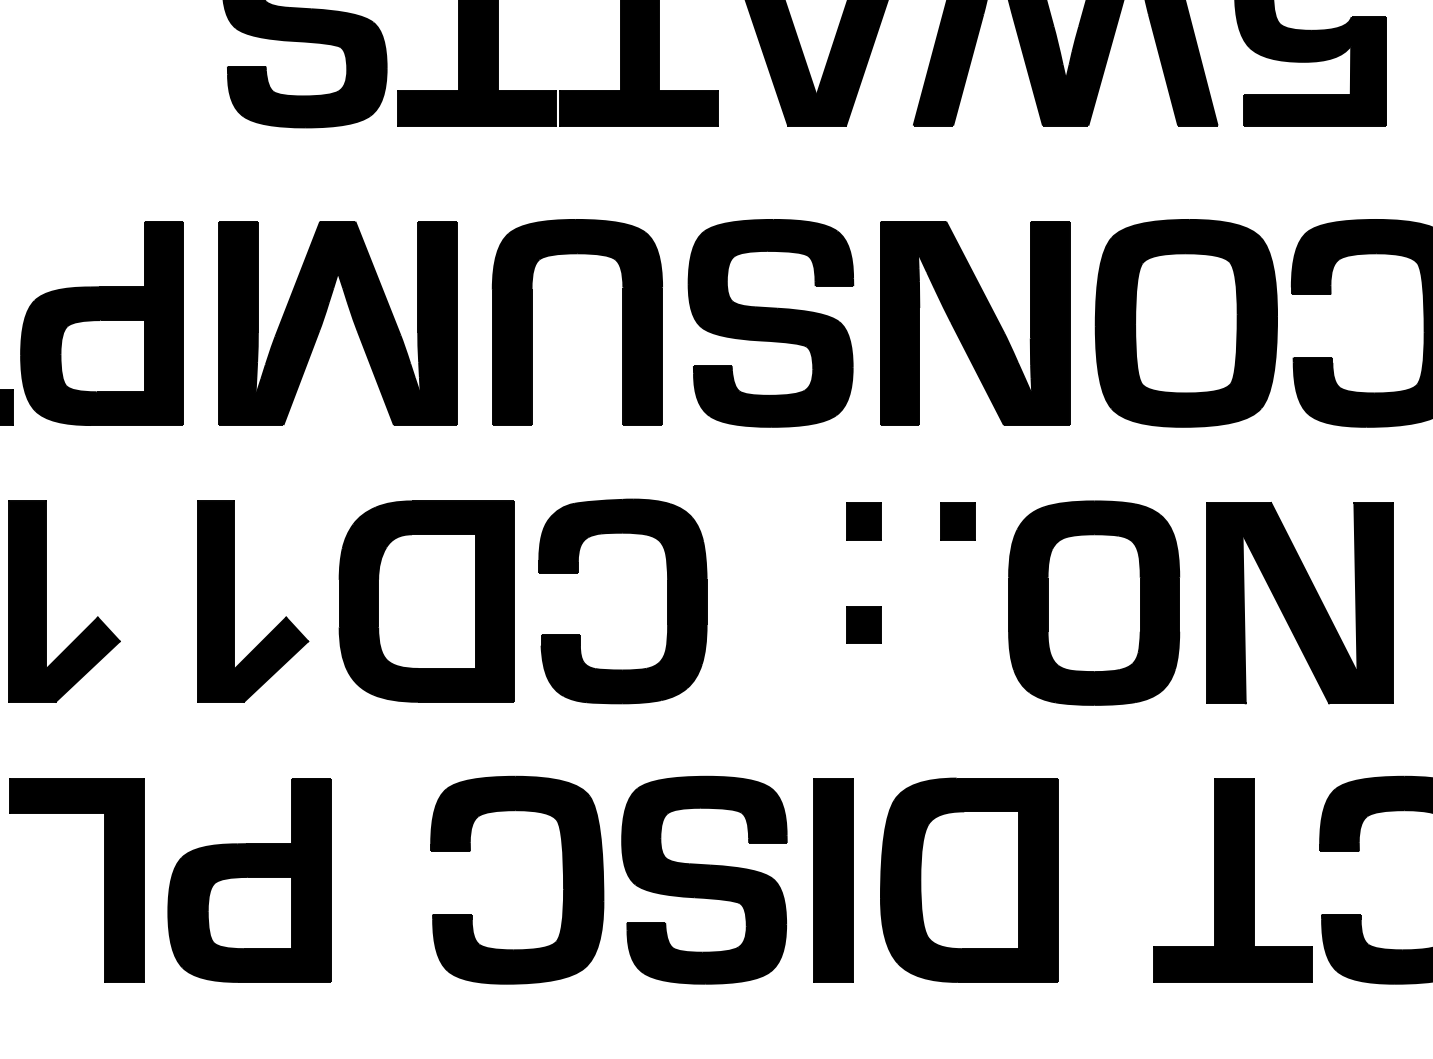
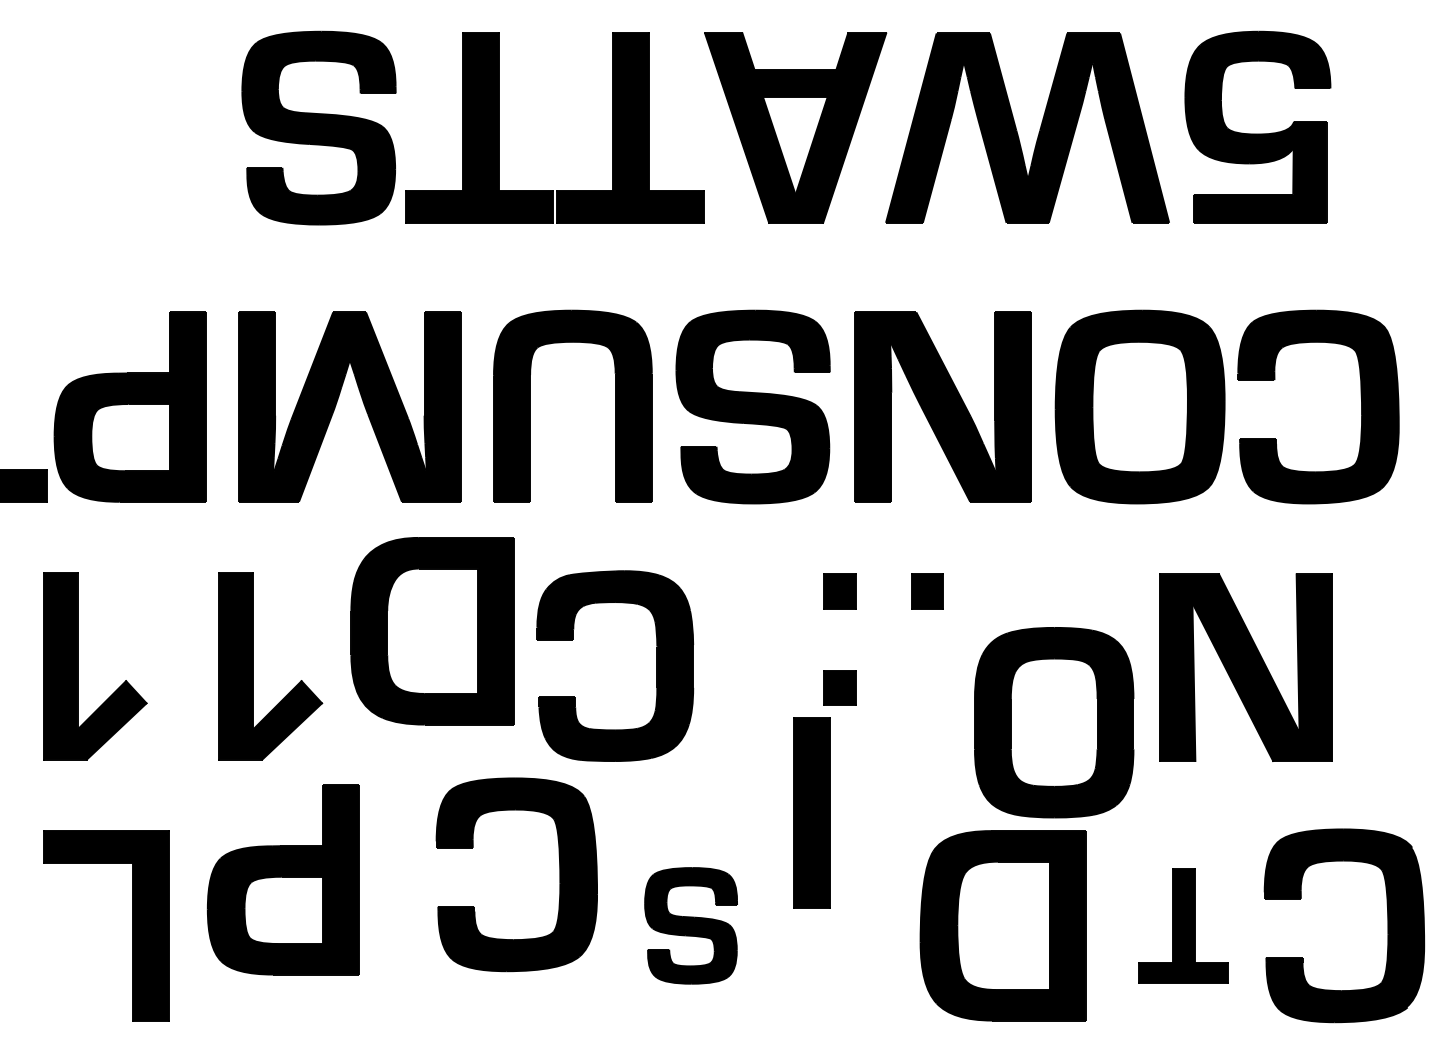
part: (426, 601) -> (432, 631), moved
part: (1094, 602) -> (1054, 722), moved
part: (248, 879) -> (282, 879), moved
part: (563, 879) -> (559, 874), moved
part: (703, 879) -> (690, 925), size x0.6
part: (833, 879) -> (811, 812), moved
part: (968, 879) -> (1002, 925), moved
part: (1232, 879) -> (1183, 925), size x0.6

